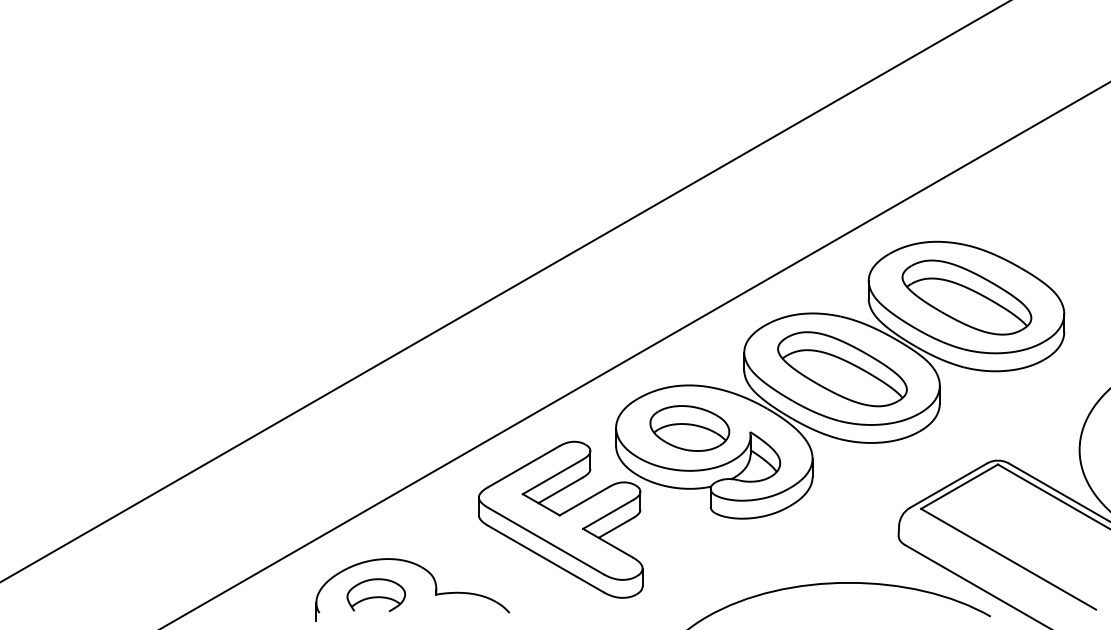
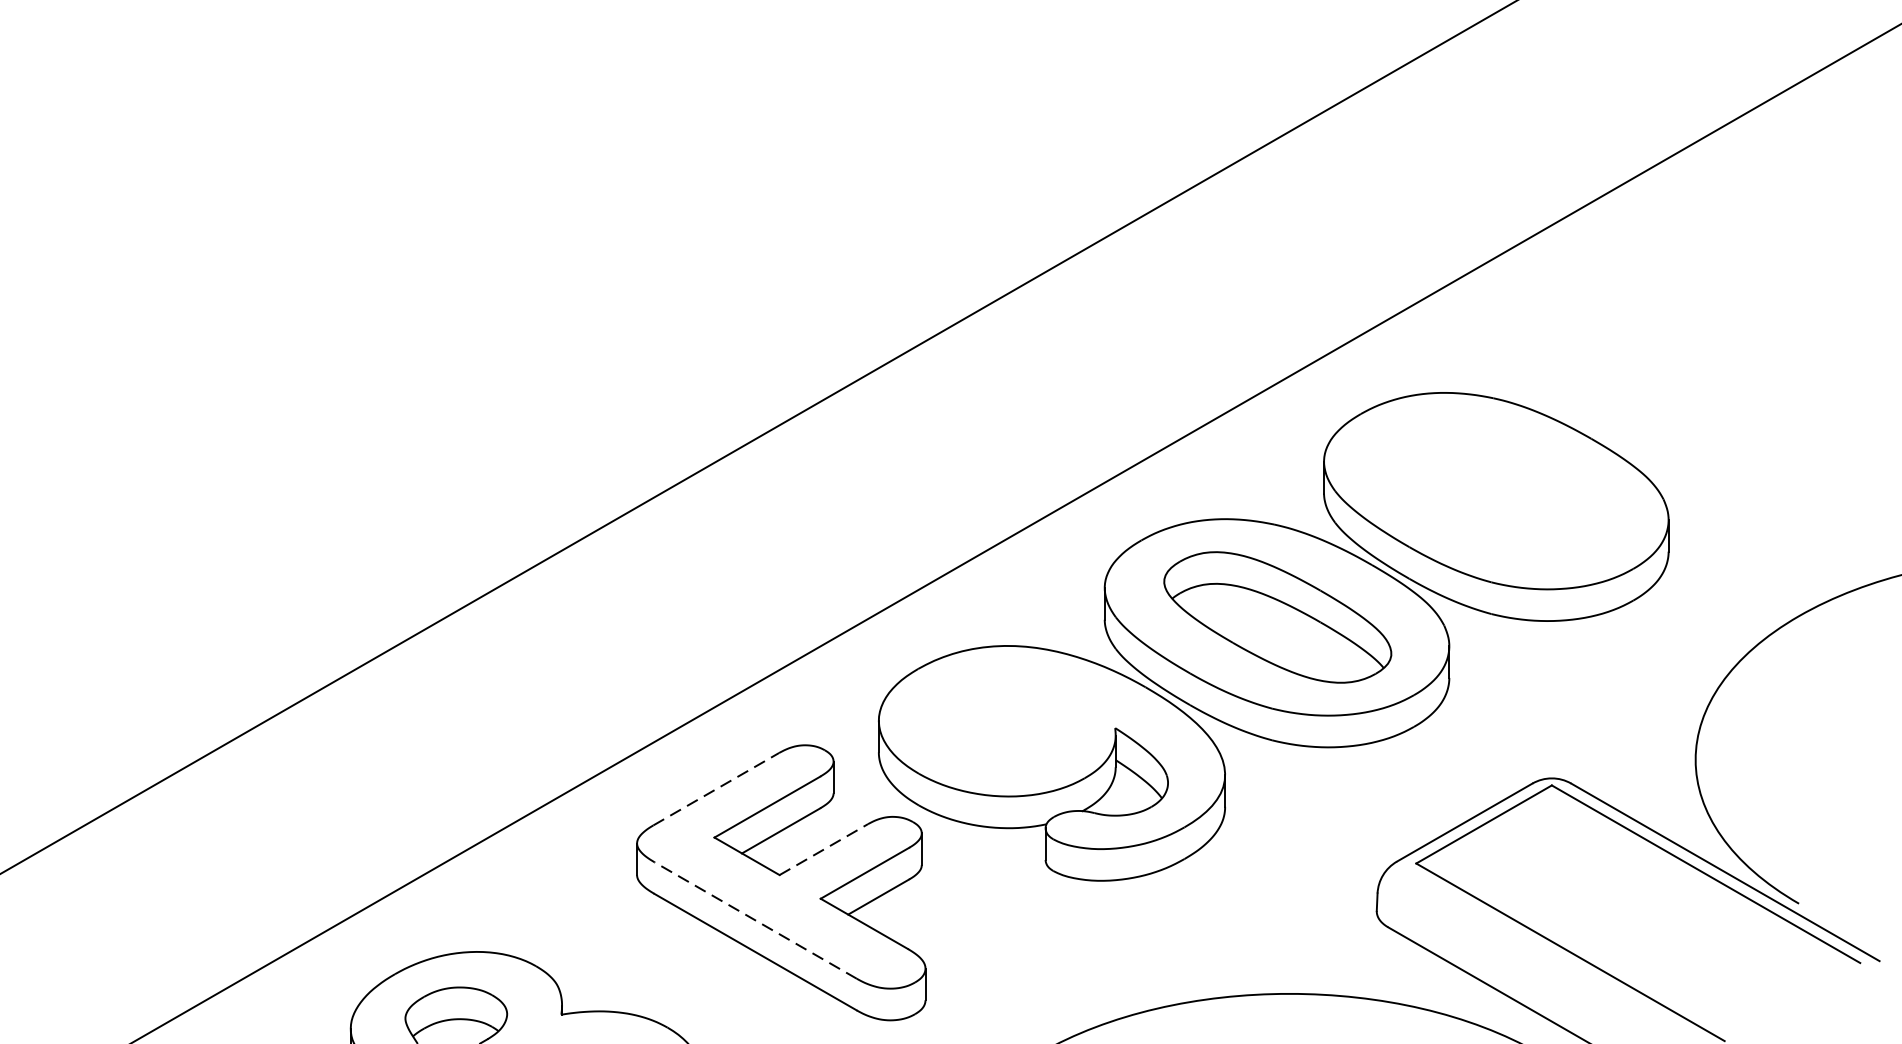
part: (966, 297) -> (1496, 491), removed
part: (689, 428) -> (1008, 721), removed
line: (524, 466) -> (717, 788), solid -> dashed
line: (584, 501) -> (823, 850), solid -> dashed
line: (545, 540) -> (754, 919), solid -> dashed

